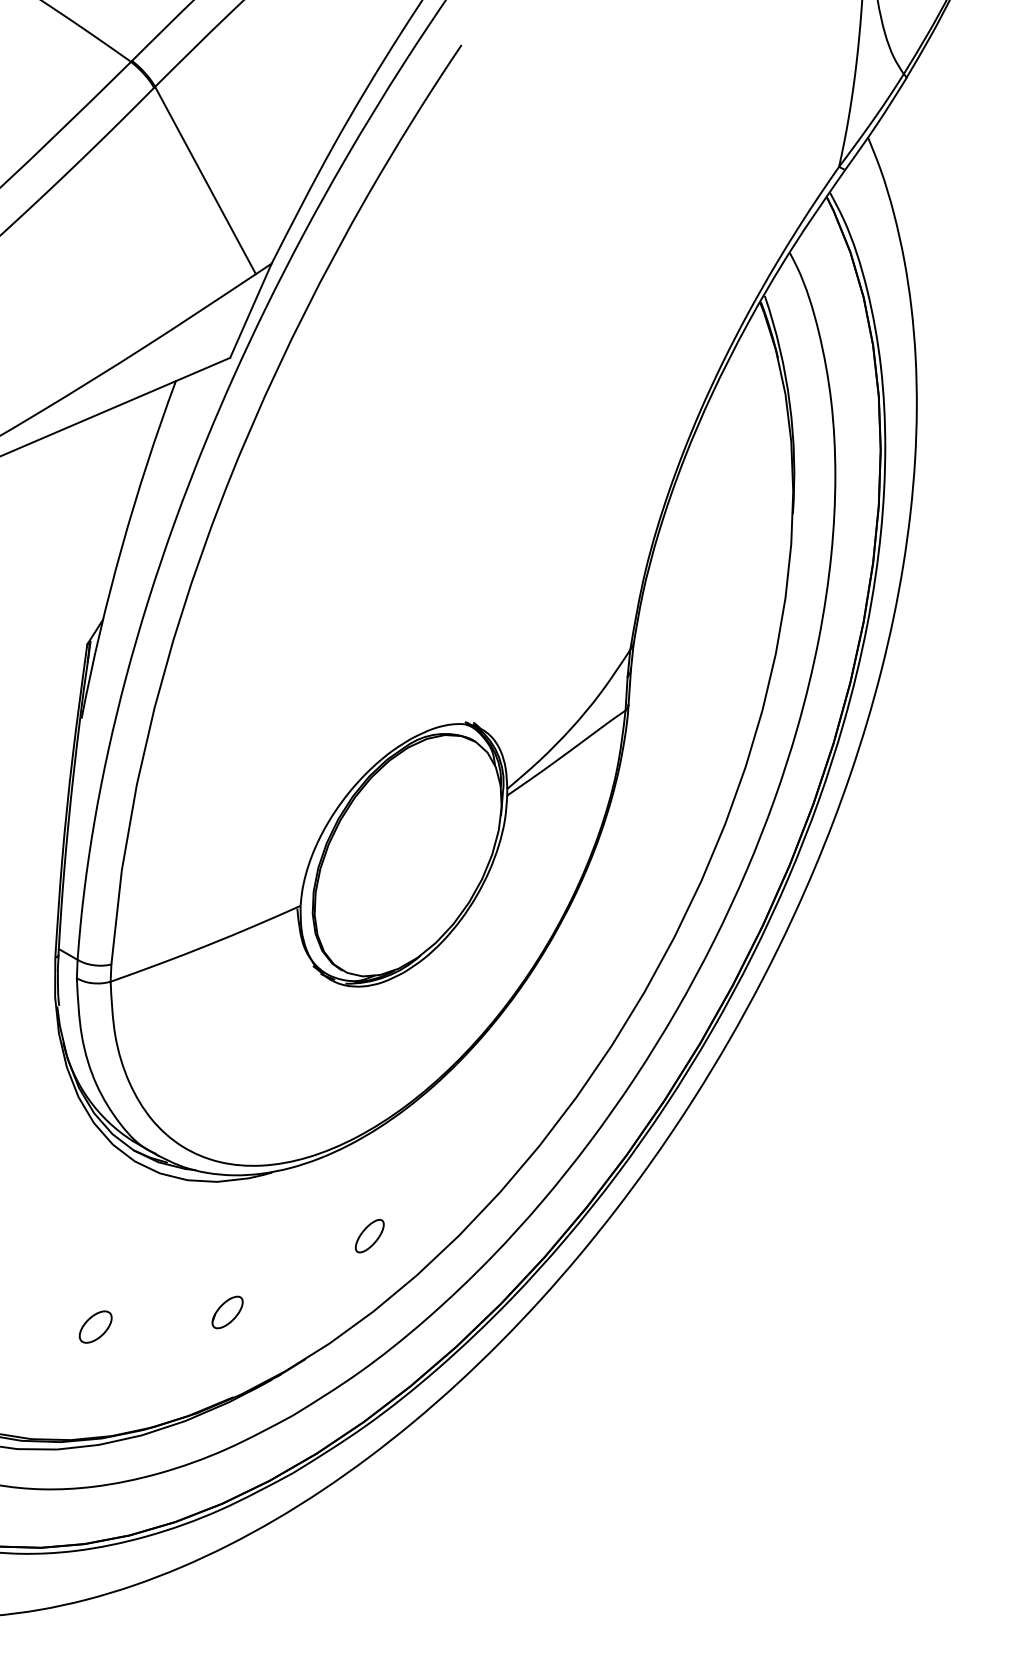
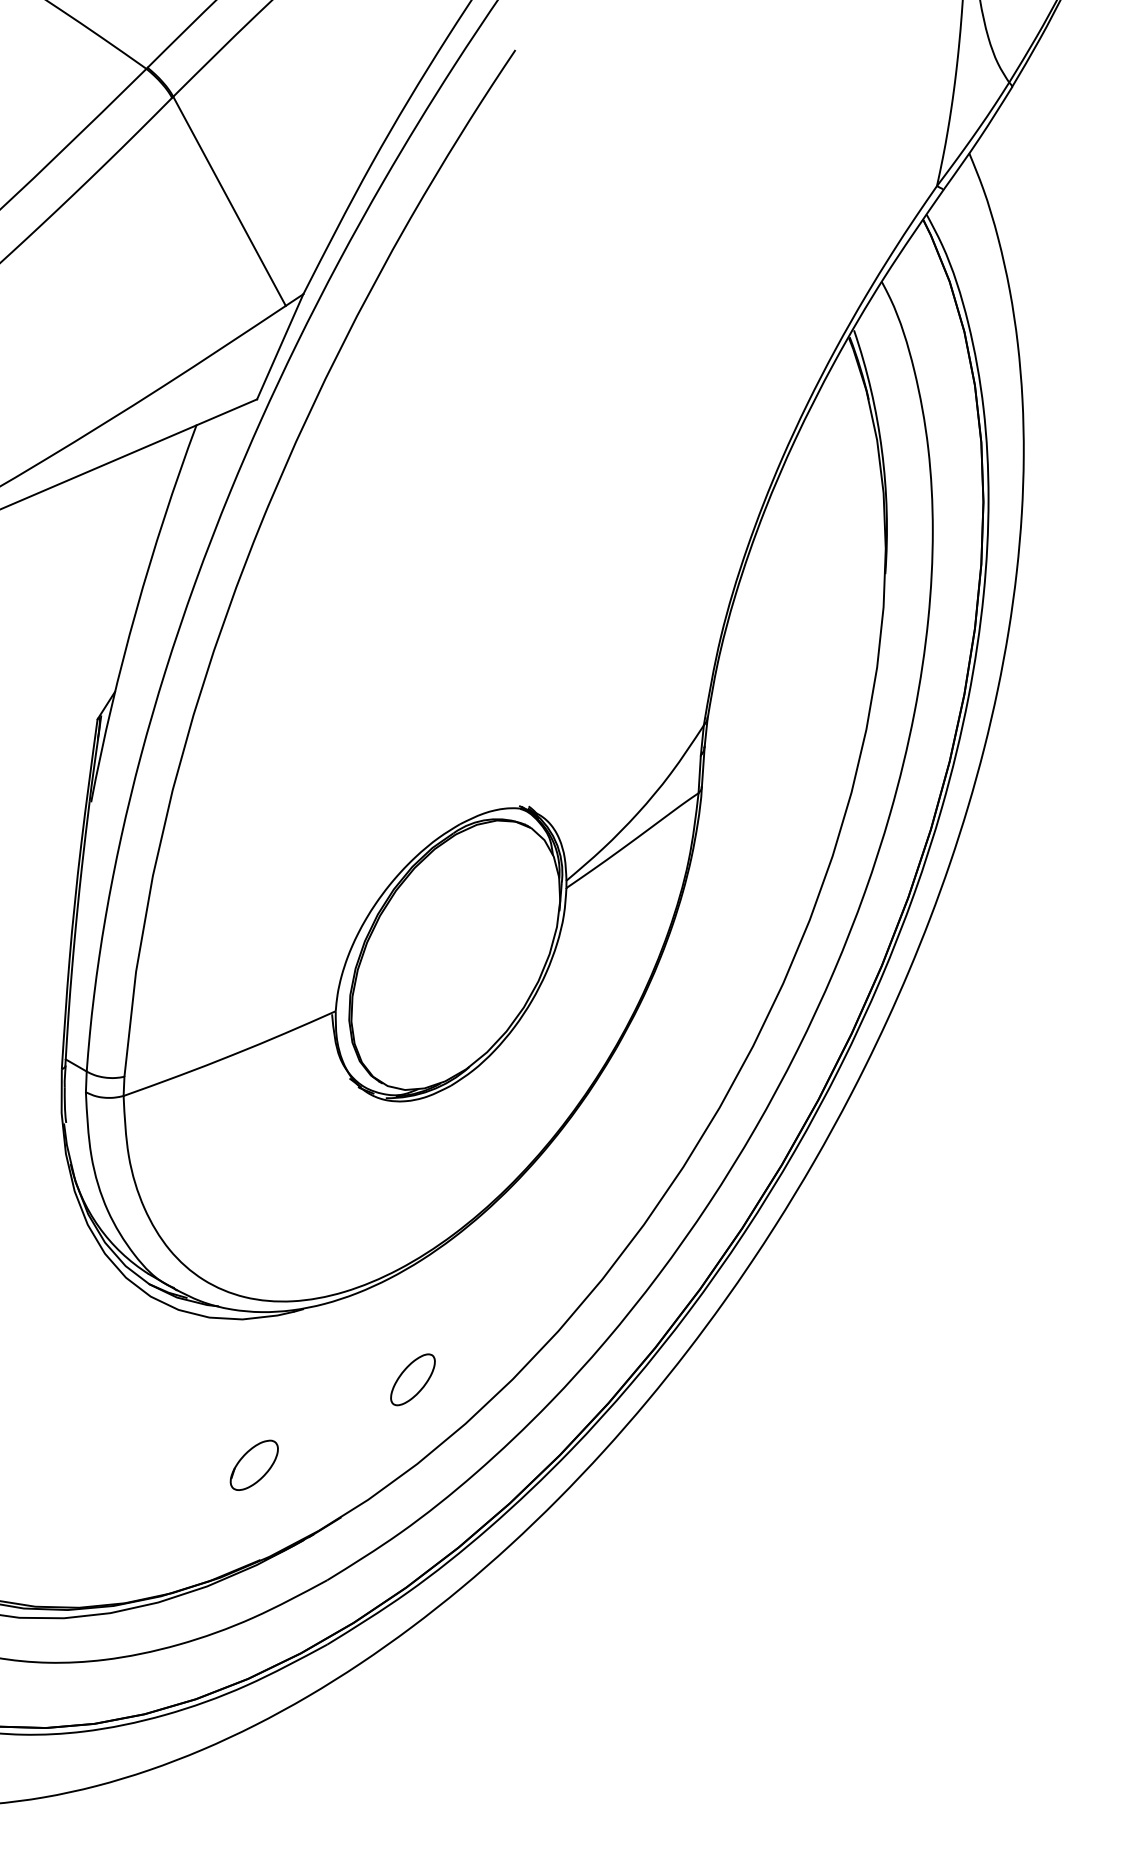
part: (369, 1236) -> (412, 1380), size x1.4
part: (226, 1311) -> (253, 1464), size x1.4
part: (95, 1327) -> (106, 1481), removed

